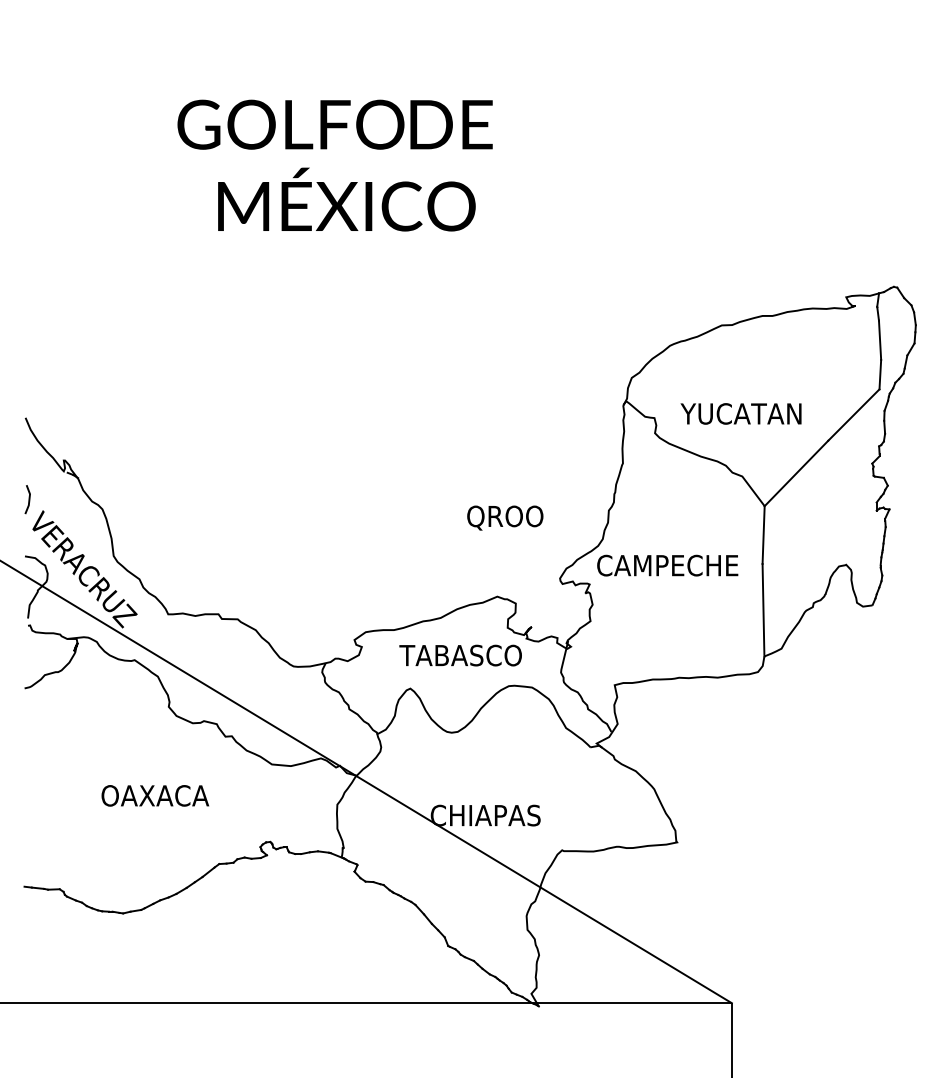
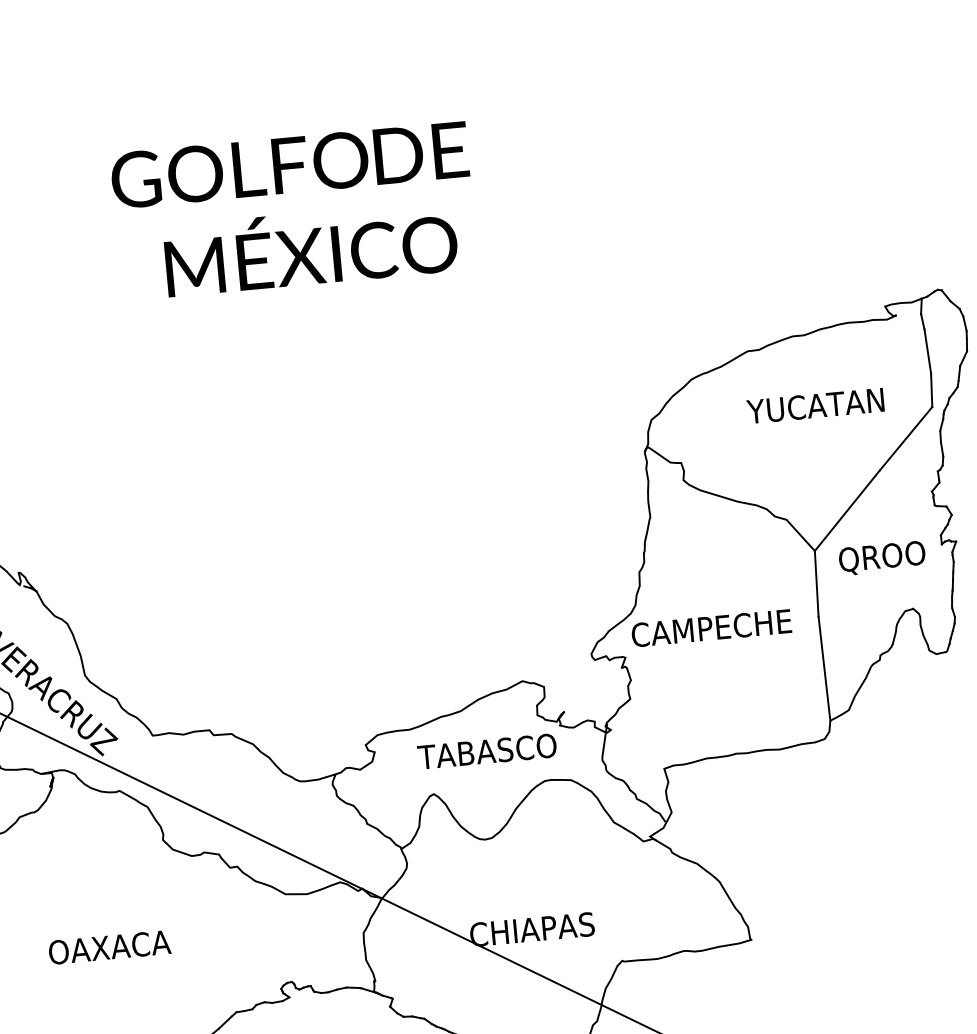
text: (740, 413) -> (814, 405), moved
text: (505, 517) -> (882, 557), moved
text: (155, 795) -> (109, 947), moved

